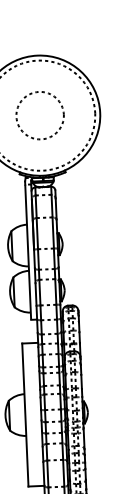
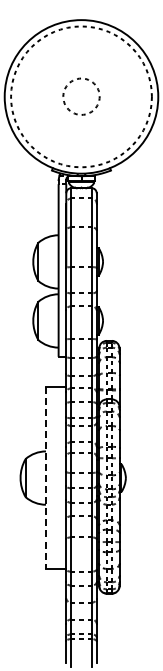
circle: (40, 115) -> (81, 96), size x0.6
line: (25, 415) -> (45, 478), solid -> dashed

